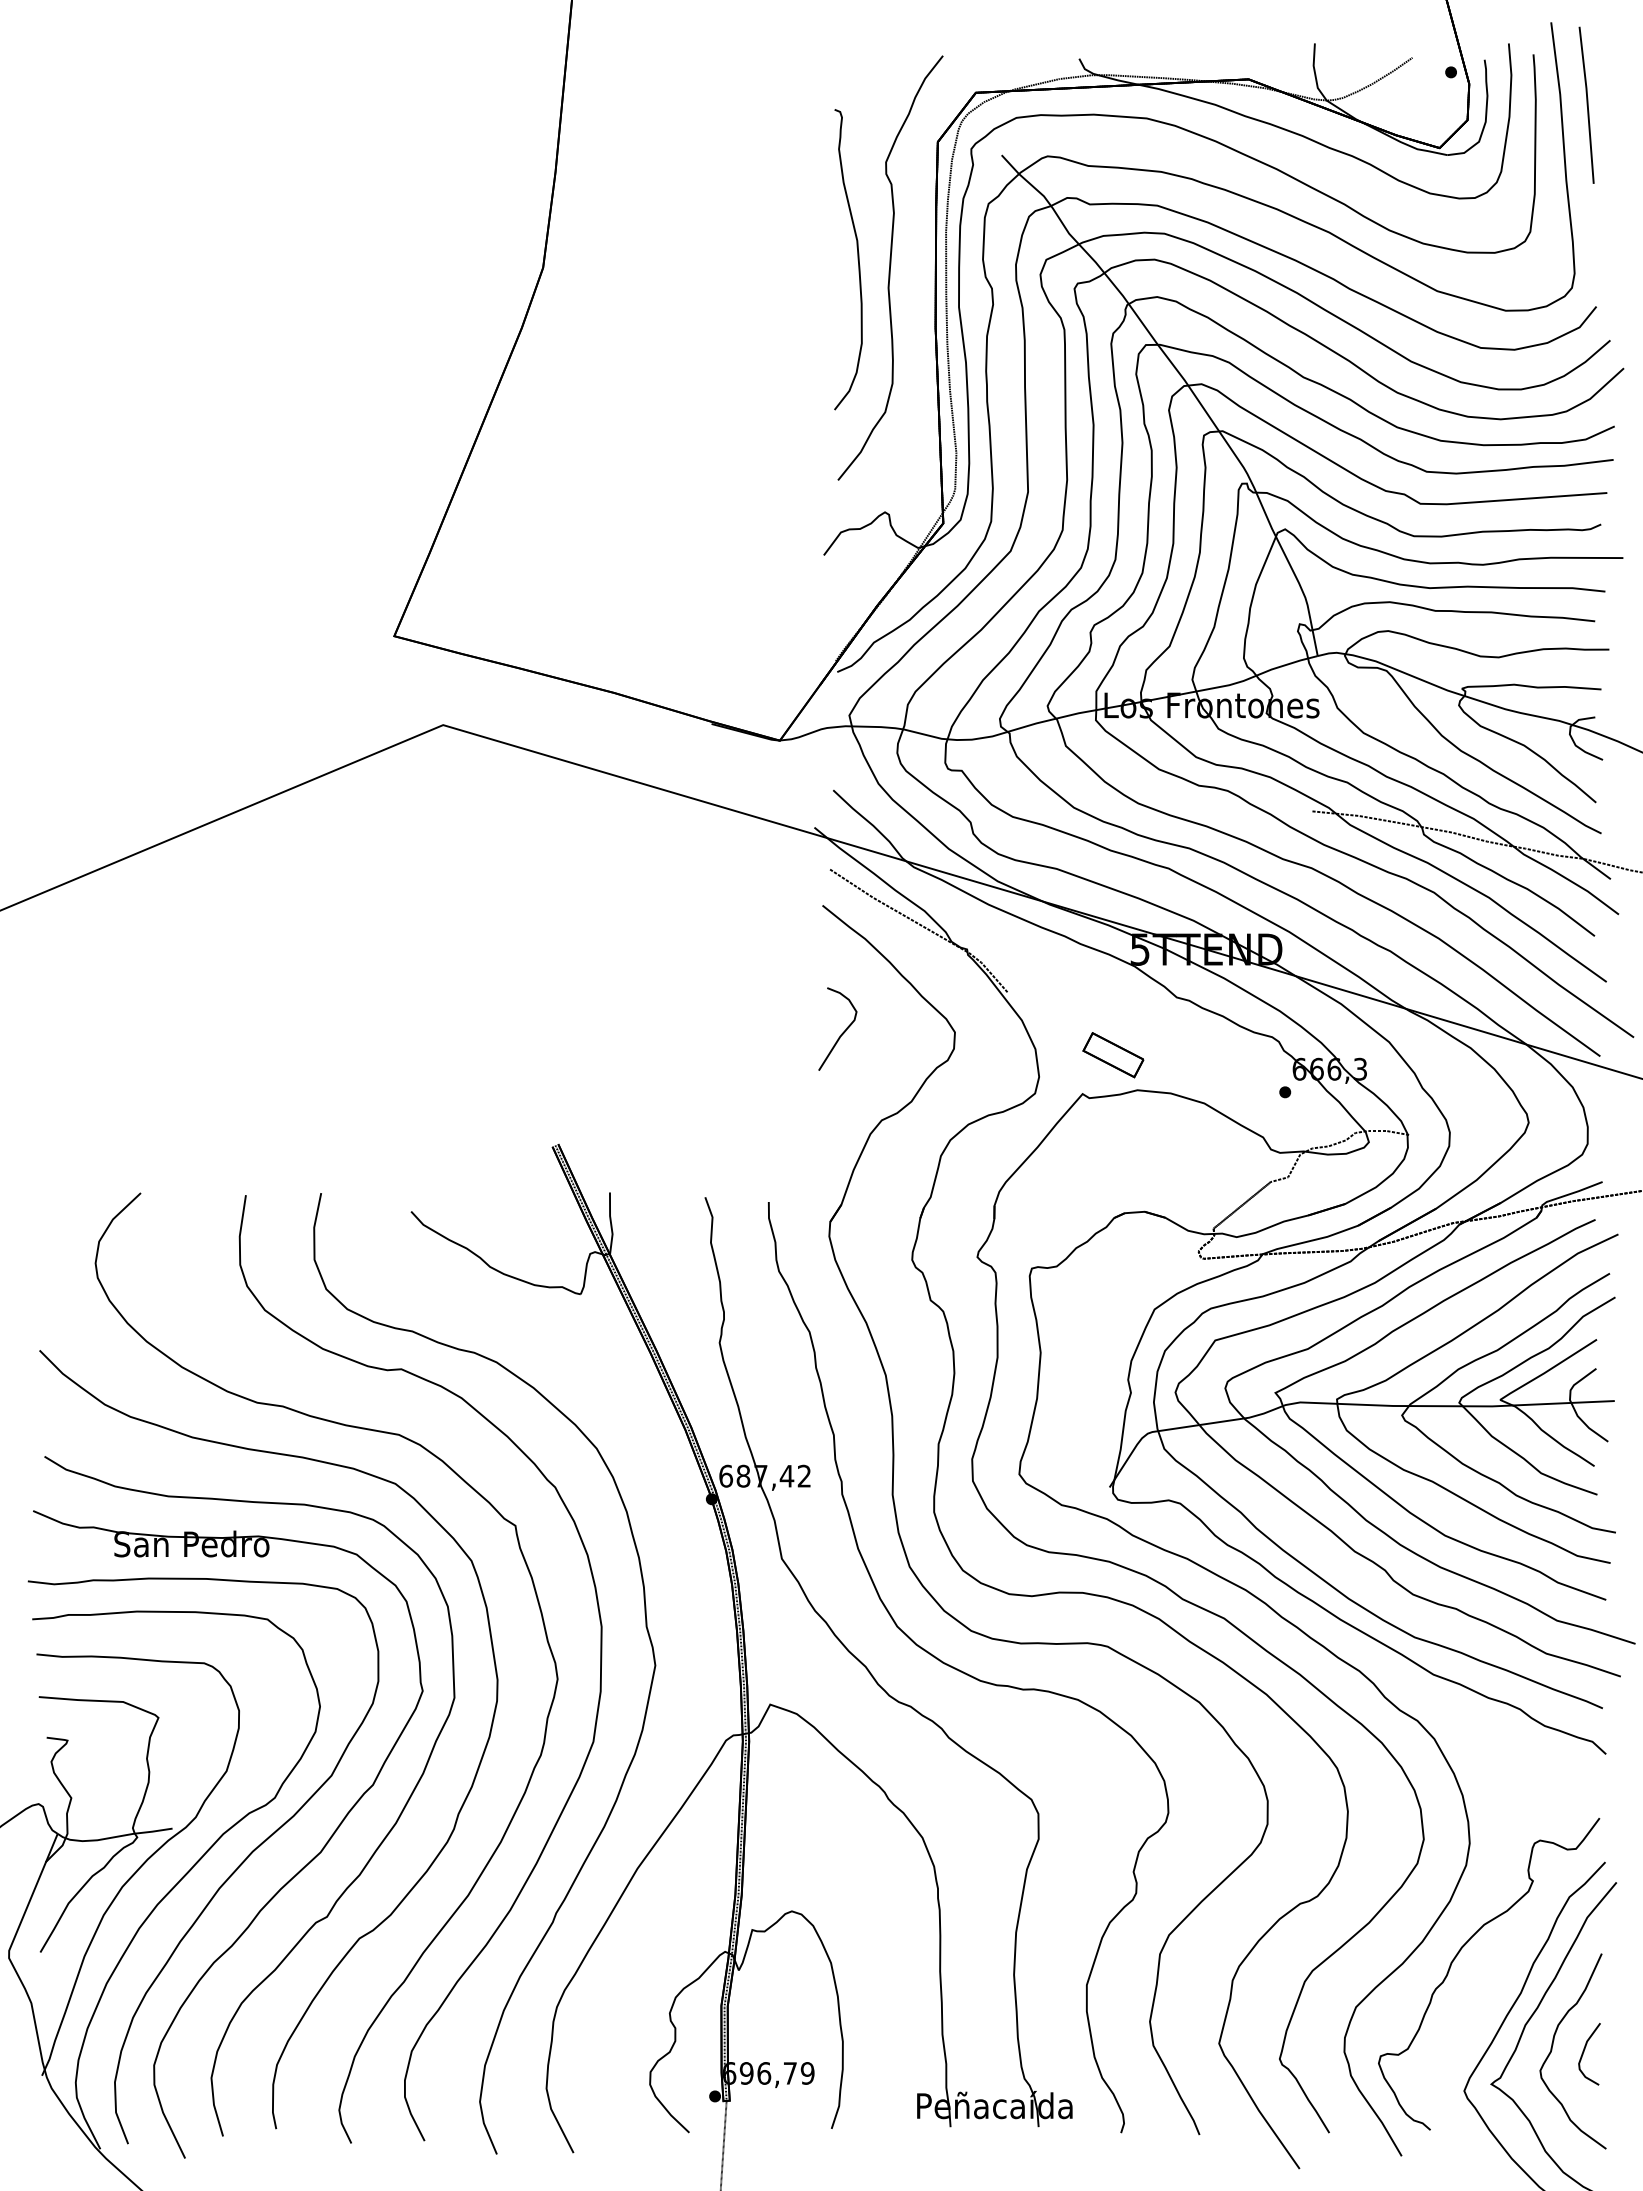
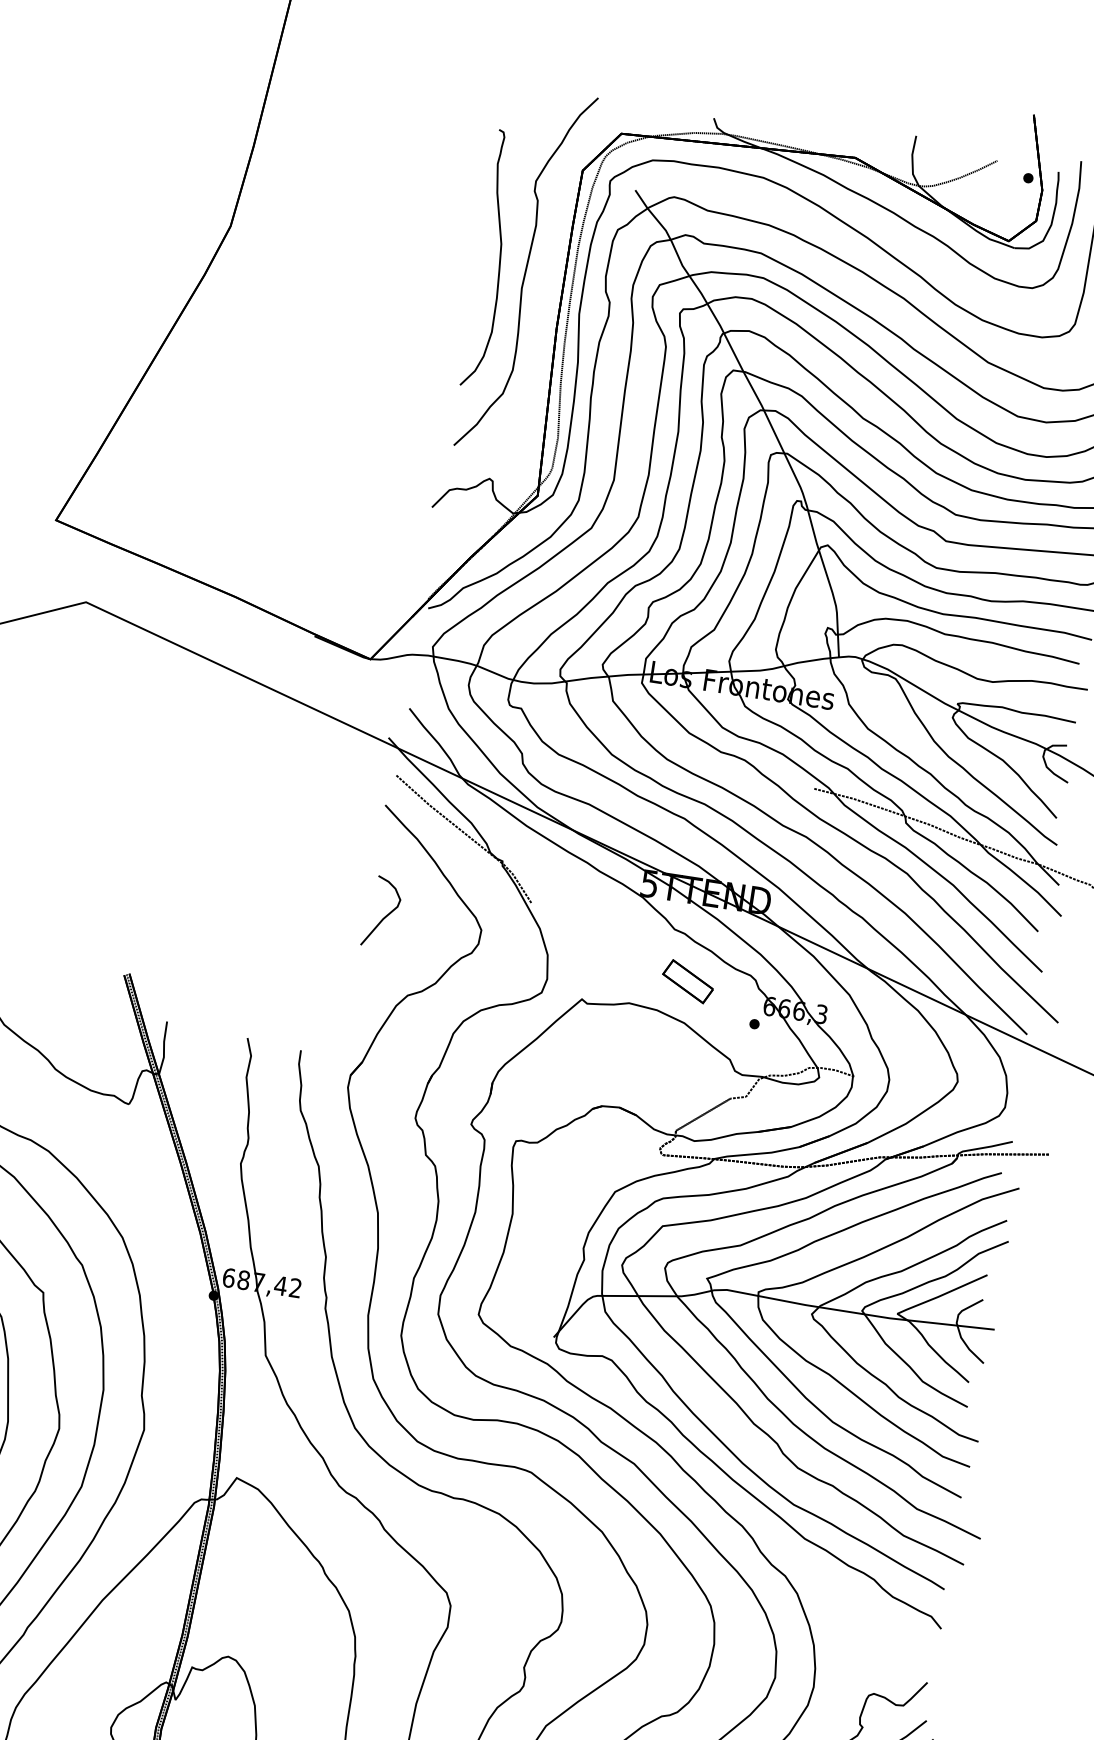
part: (1113, 1055) -> (688, 981), moved

